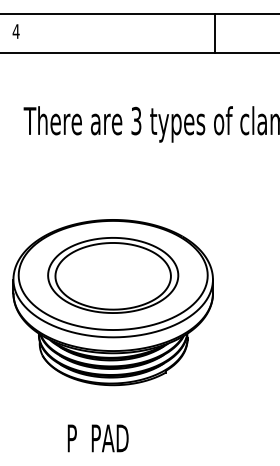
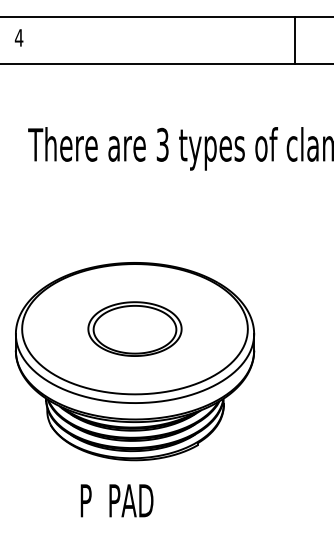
line: (215, 32) -> (295, 39), moved
part: (112, 274) -> (134, 328), size x0.6
text: (97, 438) -> (116, 500), moved

